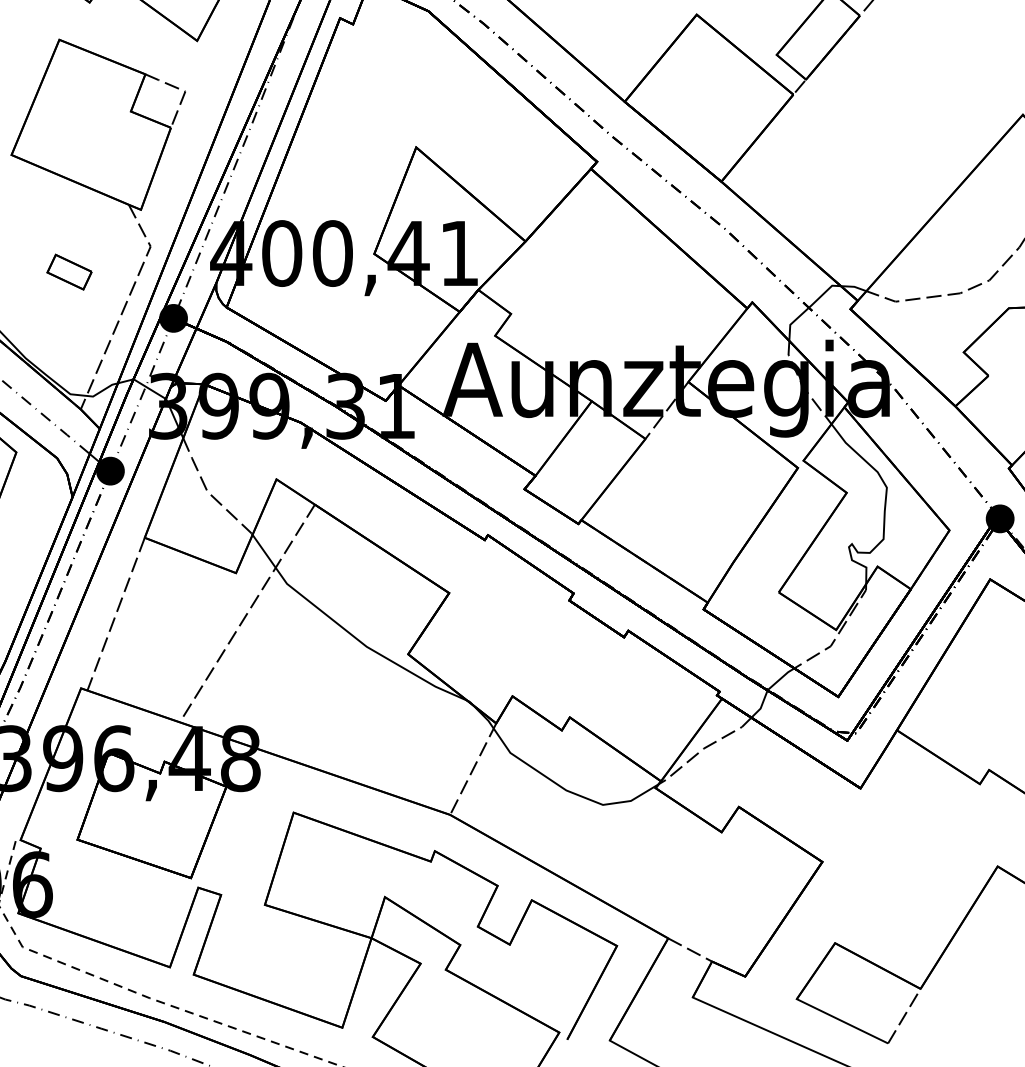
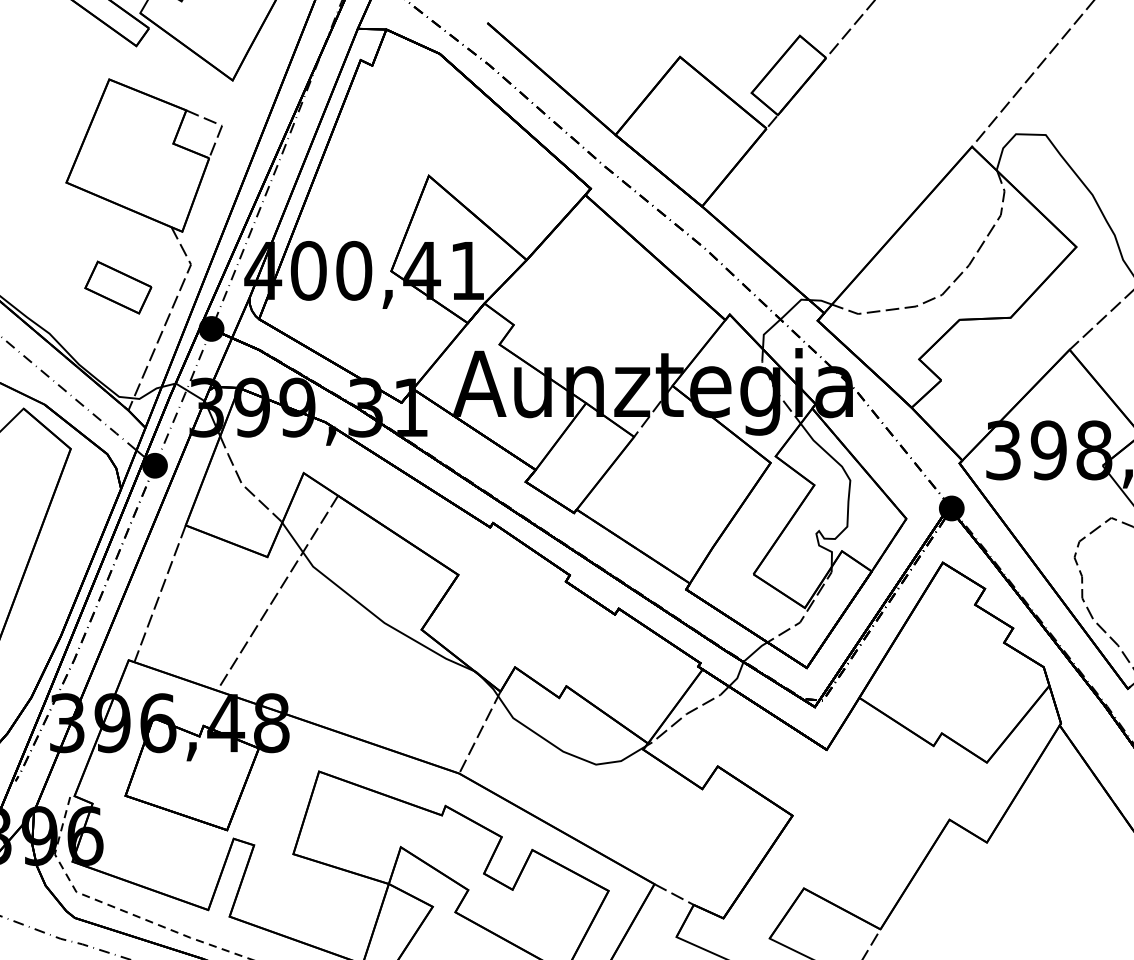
part: (69, 272) -> (118, 287), size x1.67

